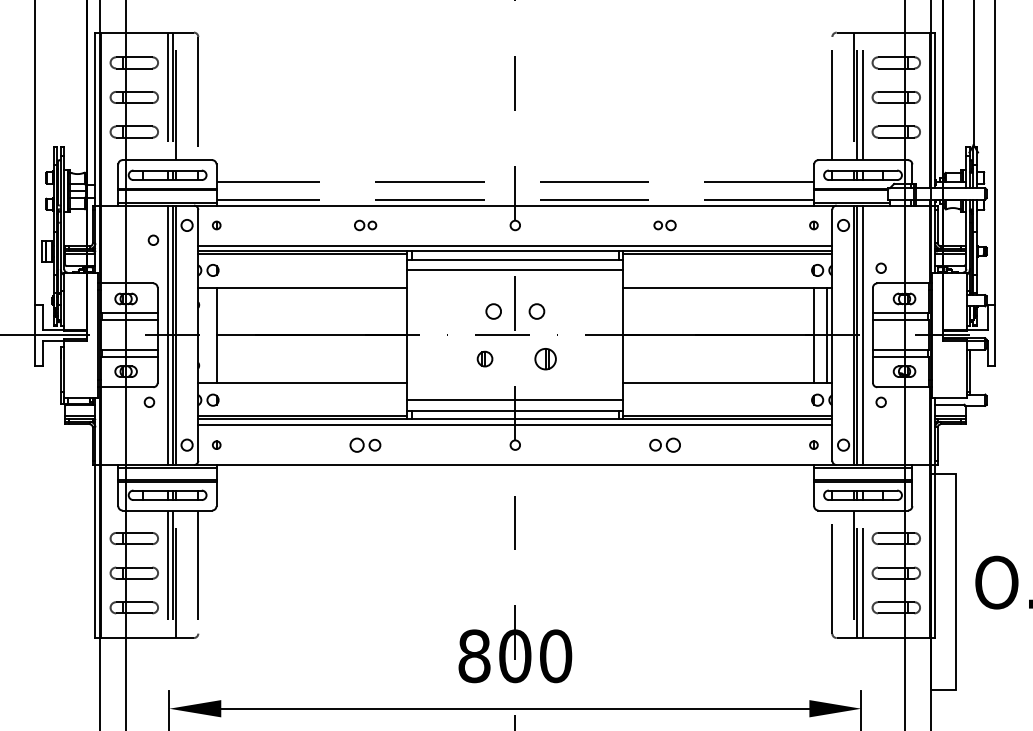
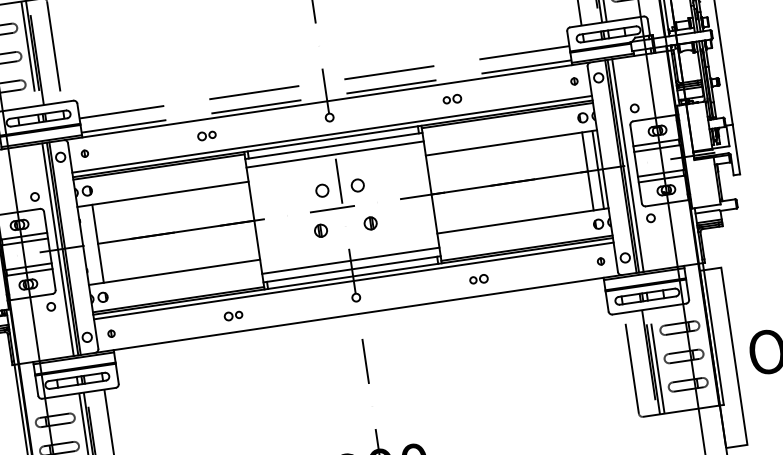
circle: (153, 239) -> (34, 196), moved
part: (545, 358) -> (370, 222), size x0.71
part: (365, 444) -> (233, 315), size x0.71
part: (664, 444) -> (478, 279), size x0.71

